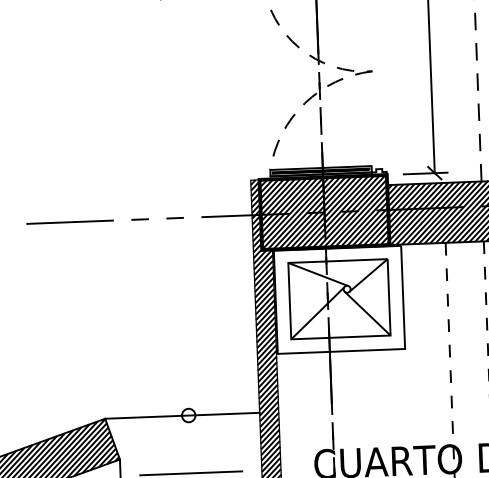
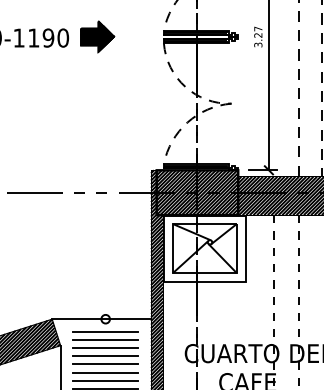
line: (189, 434) -> (105, 331), added
line: (189, 447) -> (105, 339), added
line: (190, 461) -> (105, 348), added

